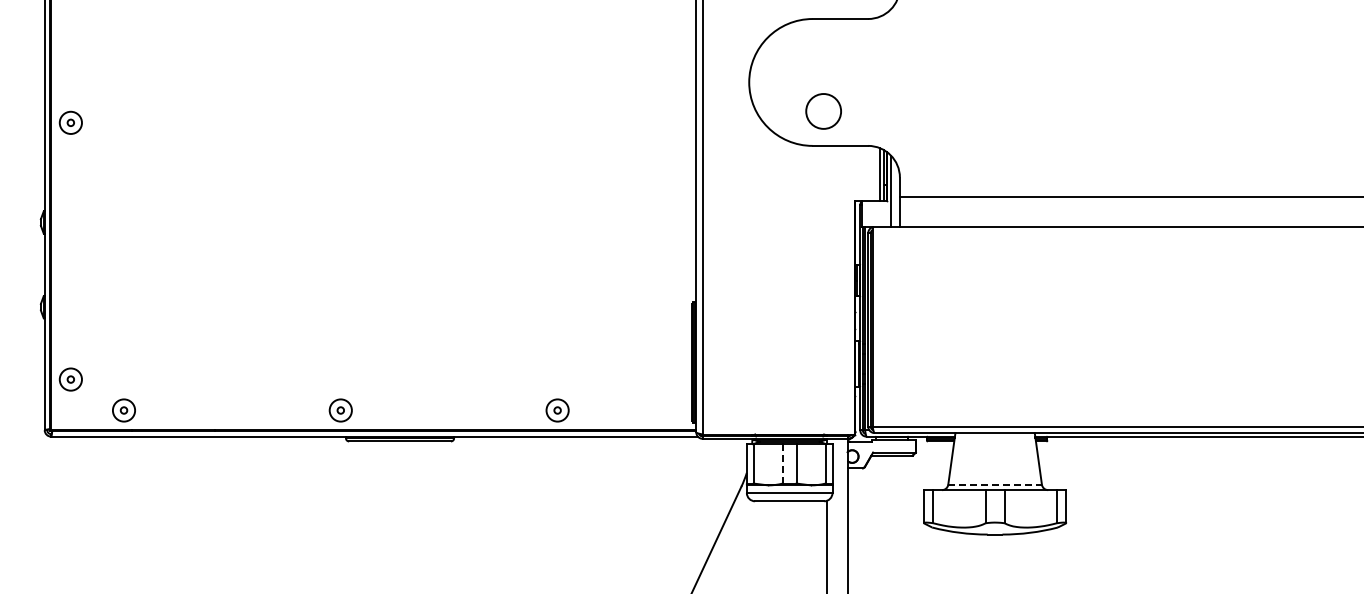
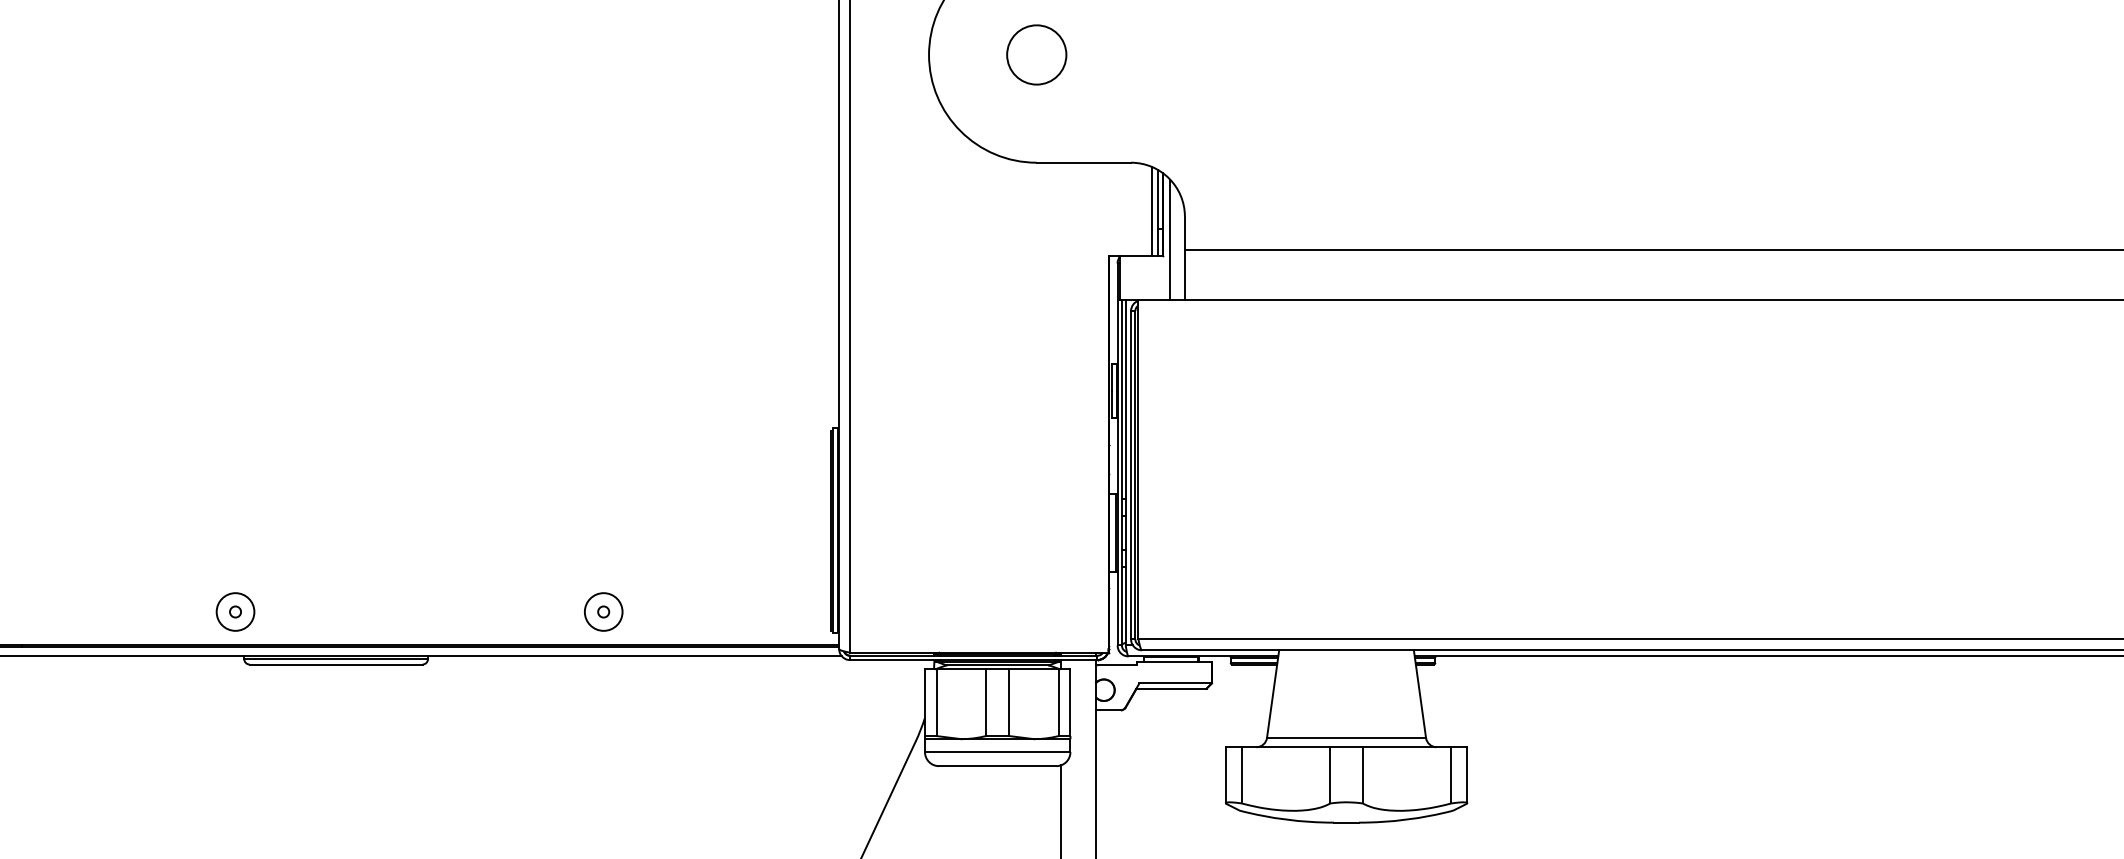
circle: (823, 111) -> (1036, 55), moved
line: (782, 463) -> (985, 701), dashed -> solid
line: (995, 484) -> (1347, 737), dashed -> solid

